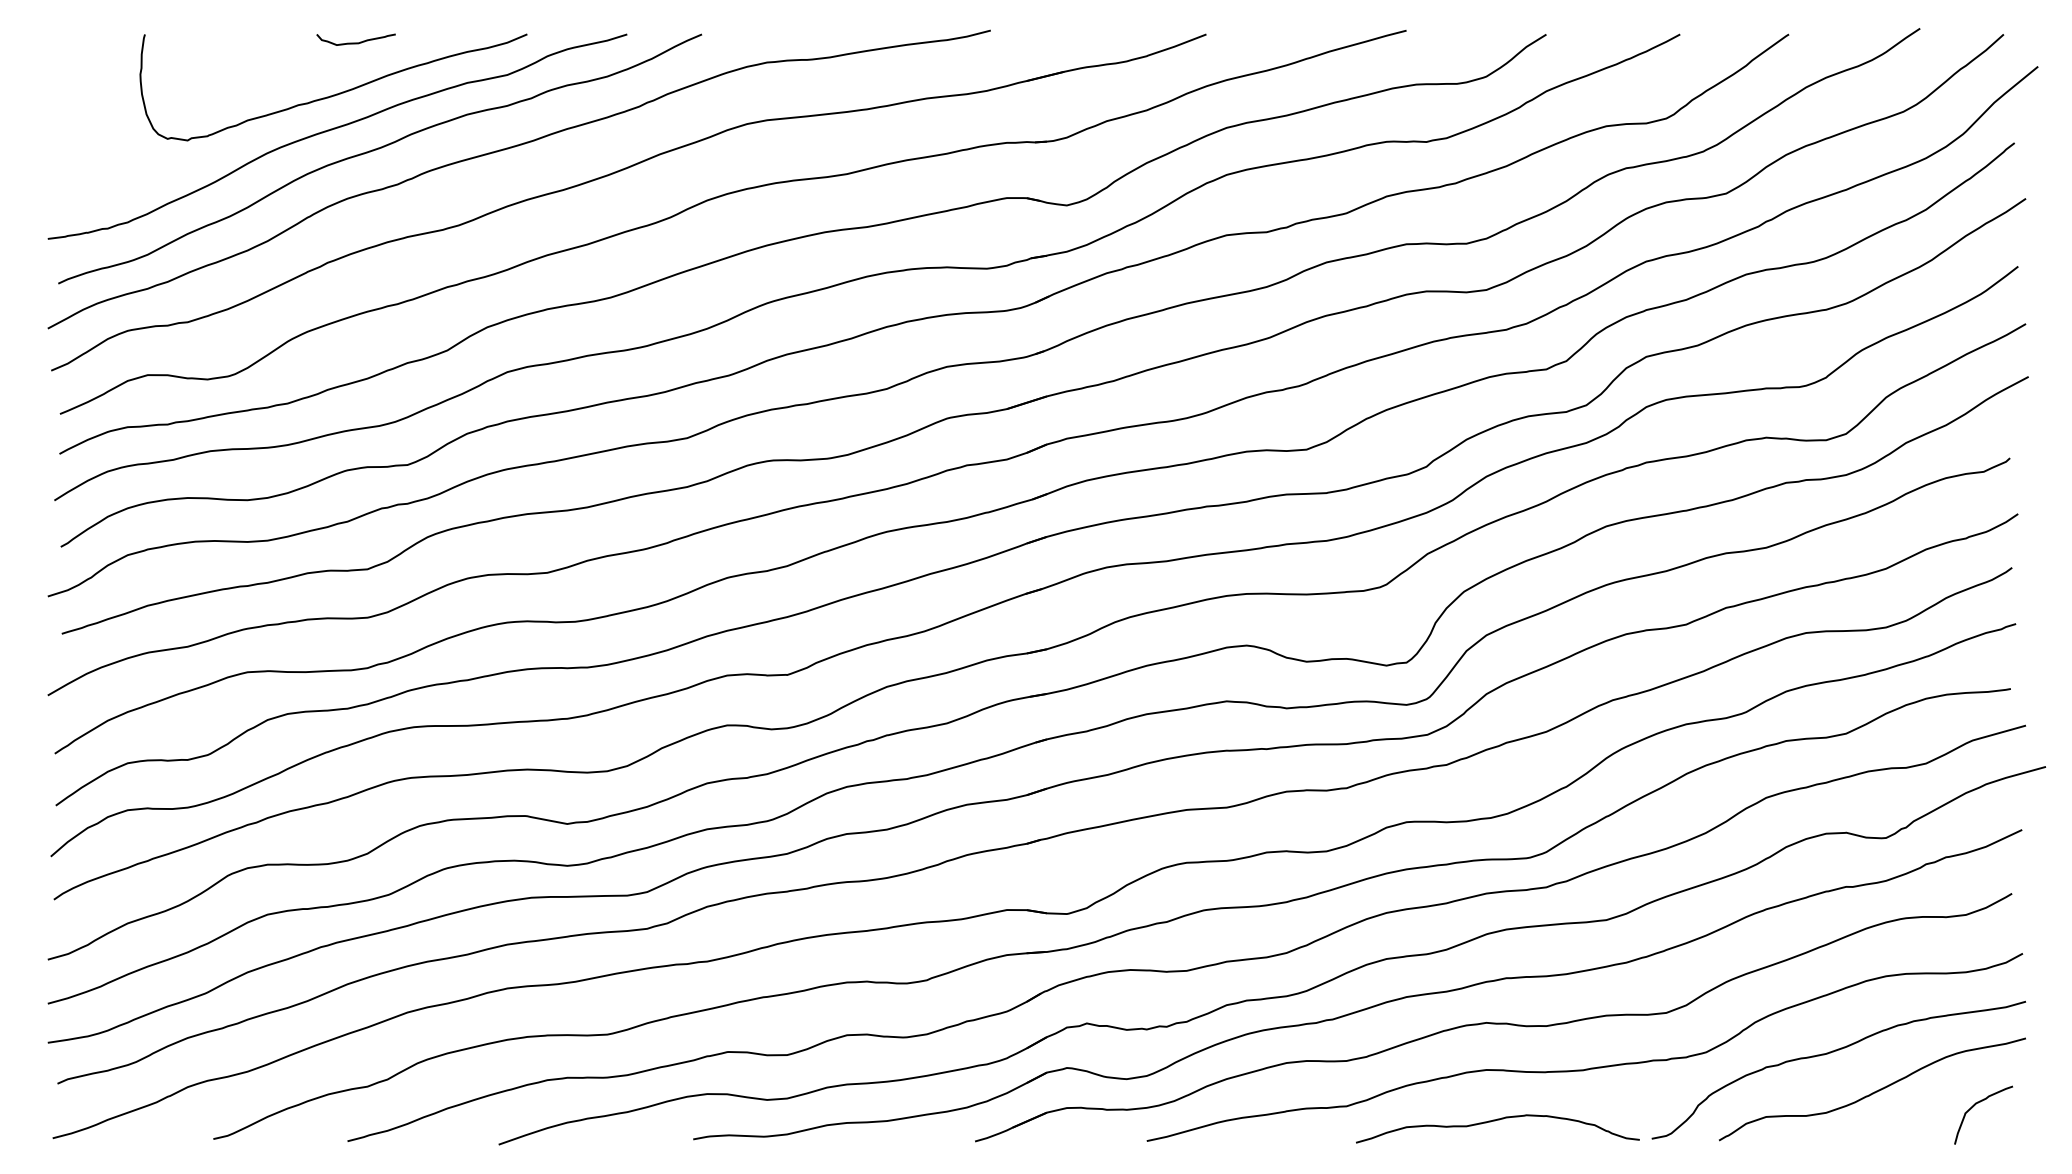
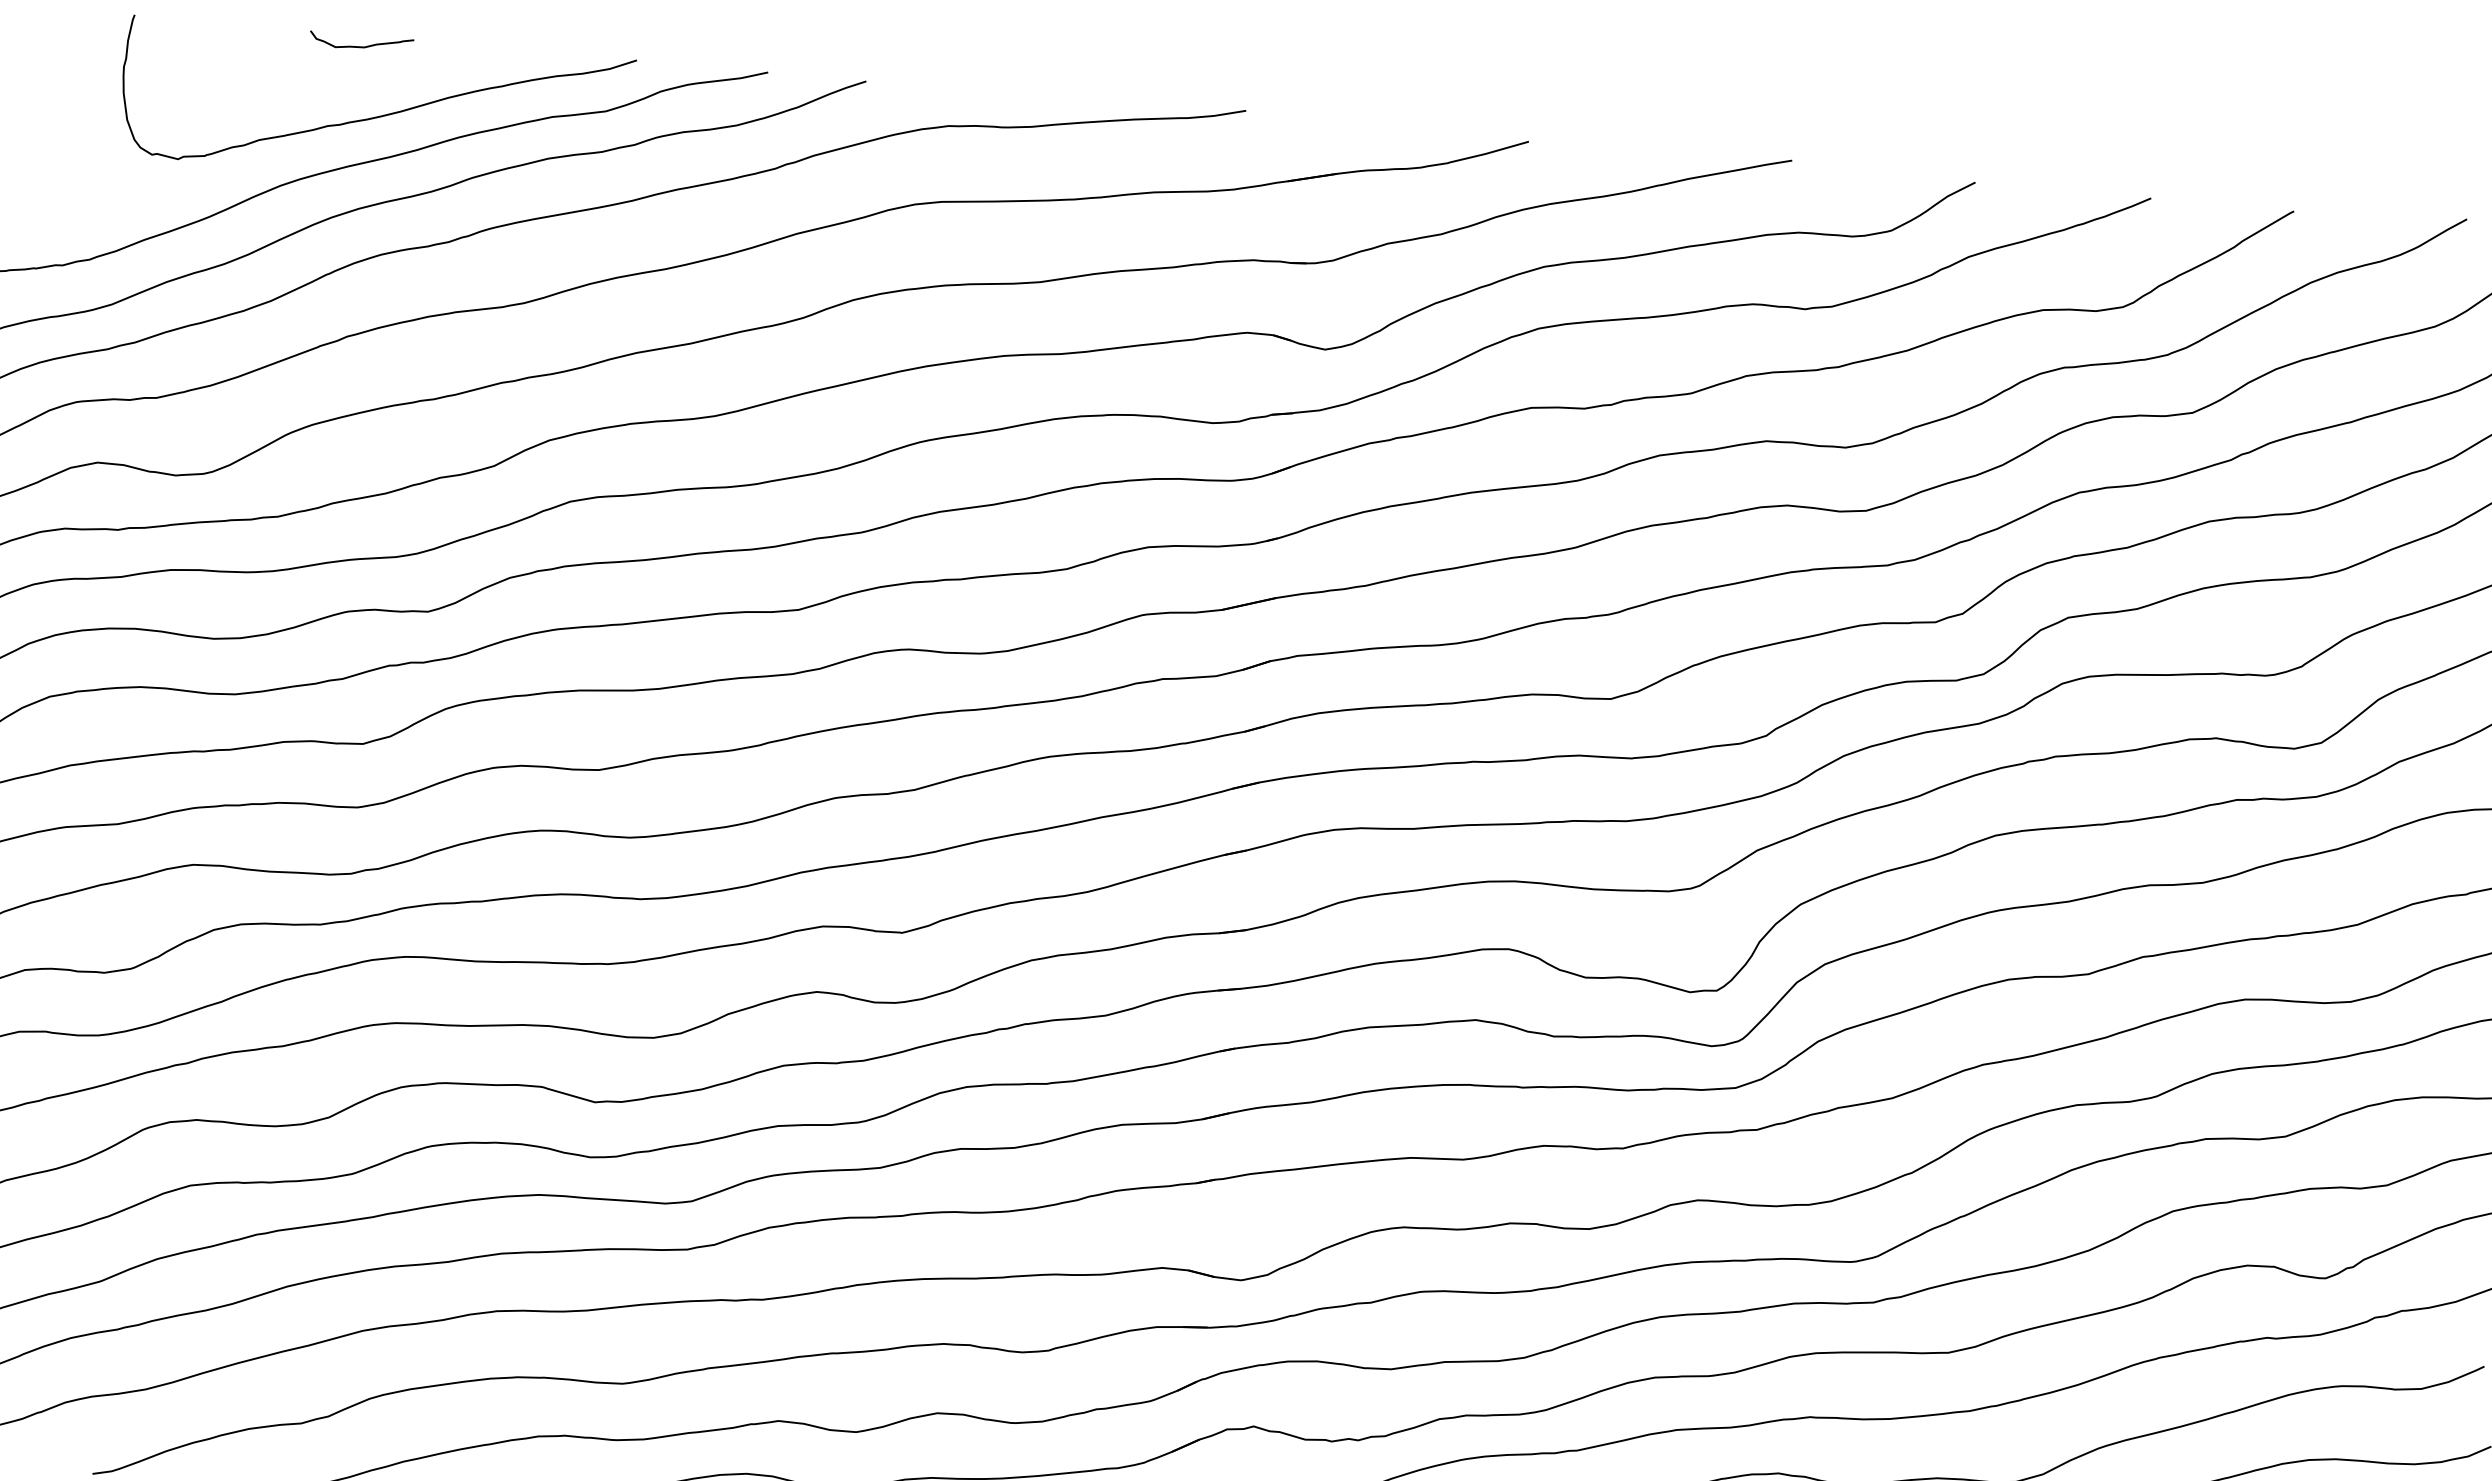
curve: (355, 42) -> (360, 45), moved

